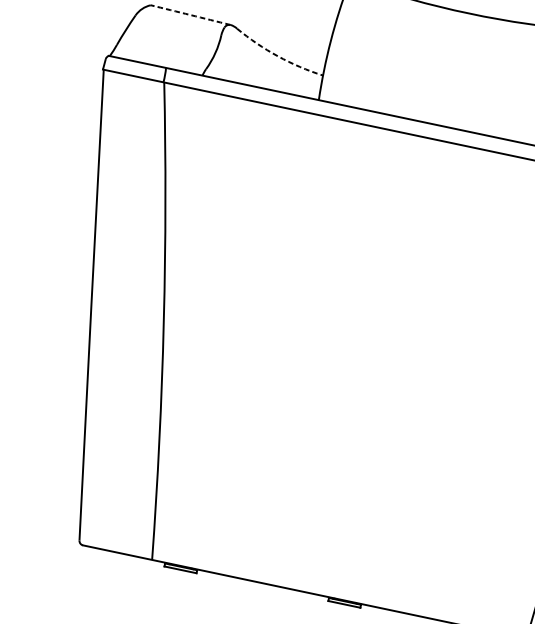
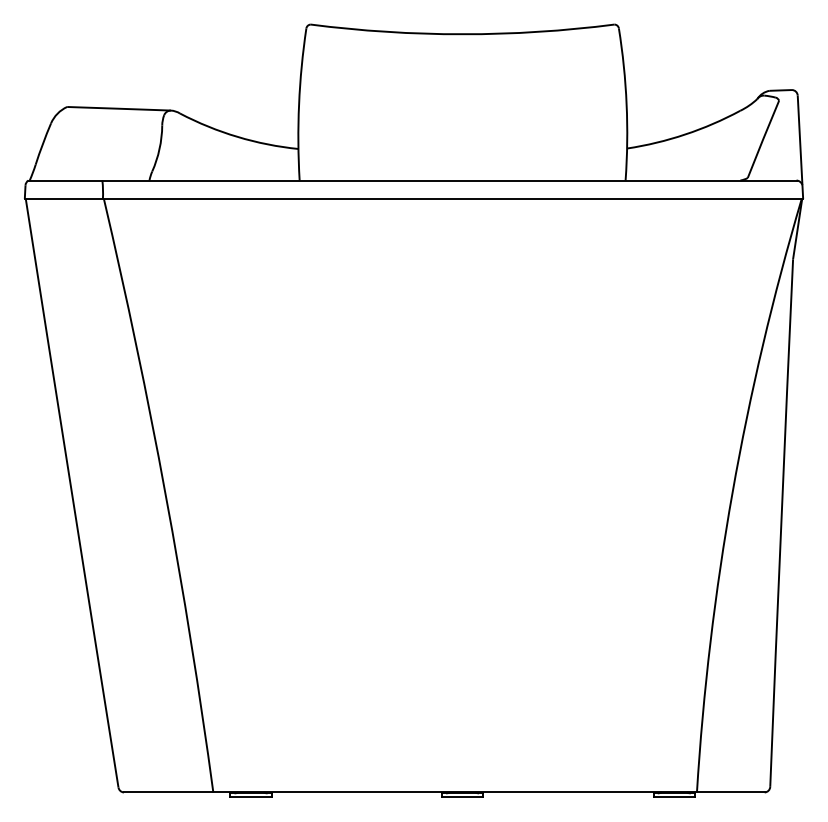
arc: (191, 14) -> (119, 108), dashed -> solid
arc: (277, 55) -> (237, 136), dashed -> solid

